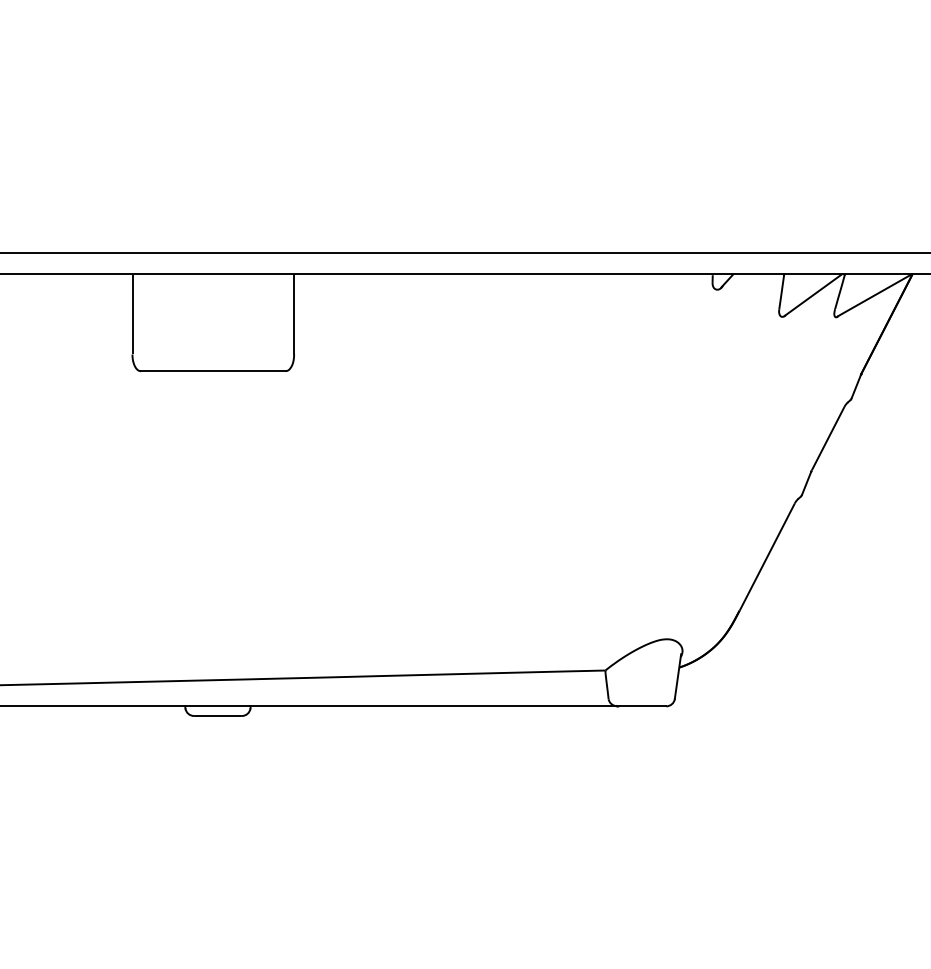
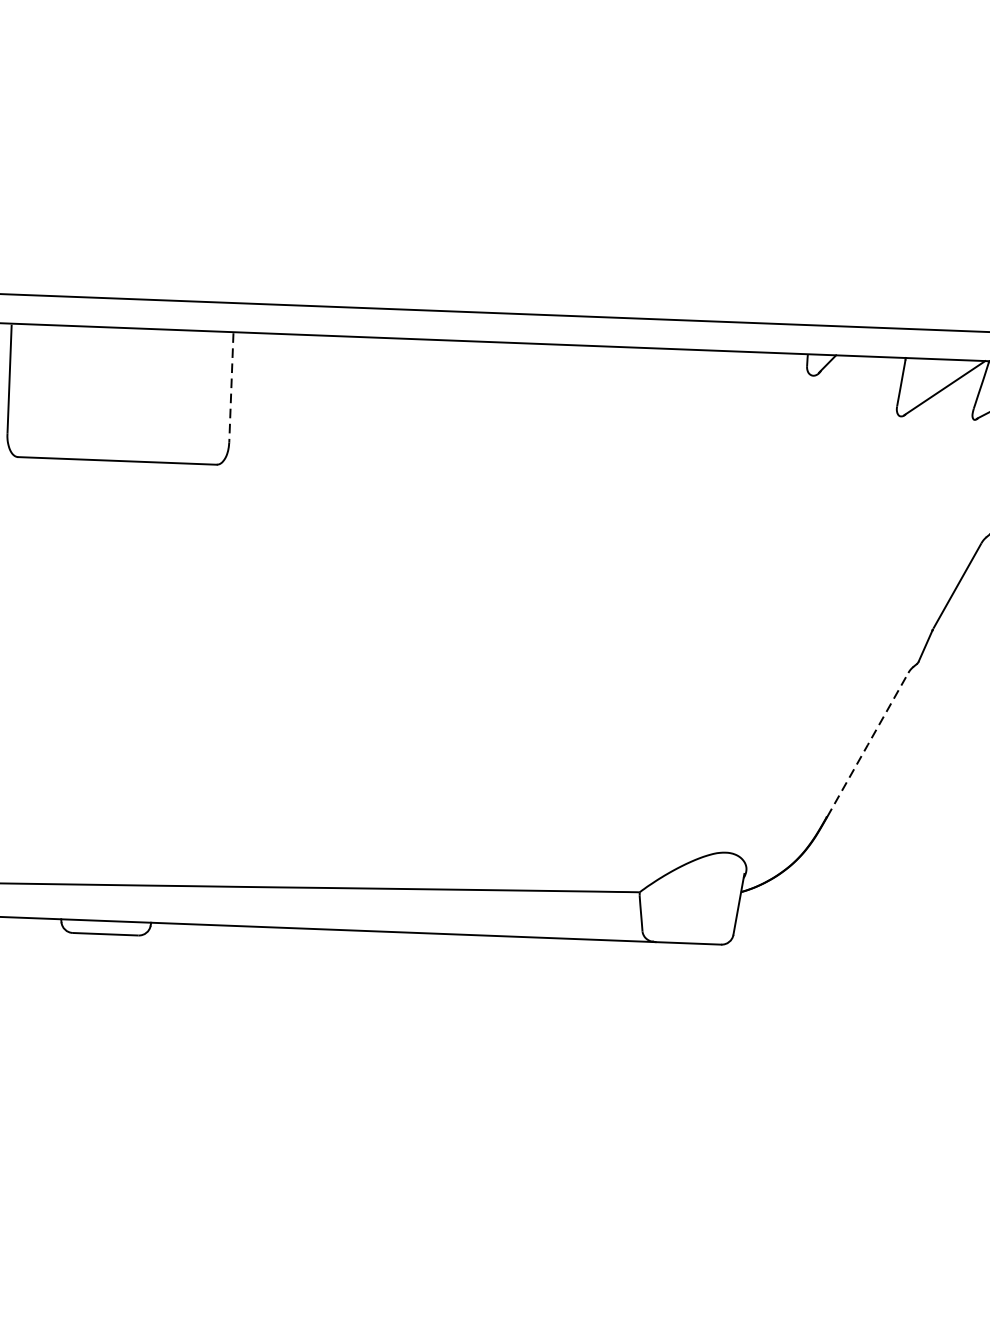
line: (294, 314) -> (231, 387), solid -> dashed
line: (767, 556) -> (868, 744), solid -> dashed

